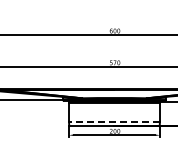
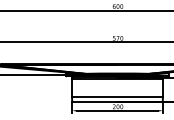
line: (113, 121) -> (116, 97), dashed -> solid

